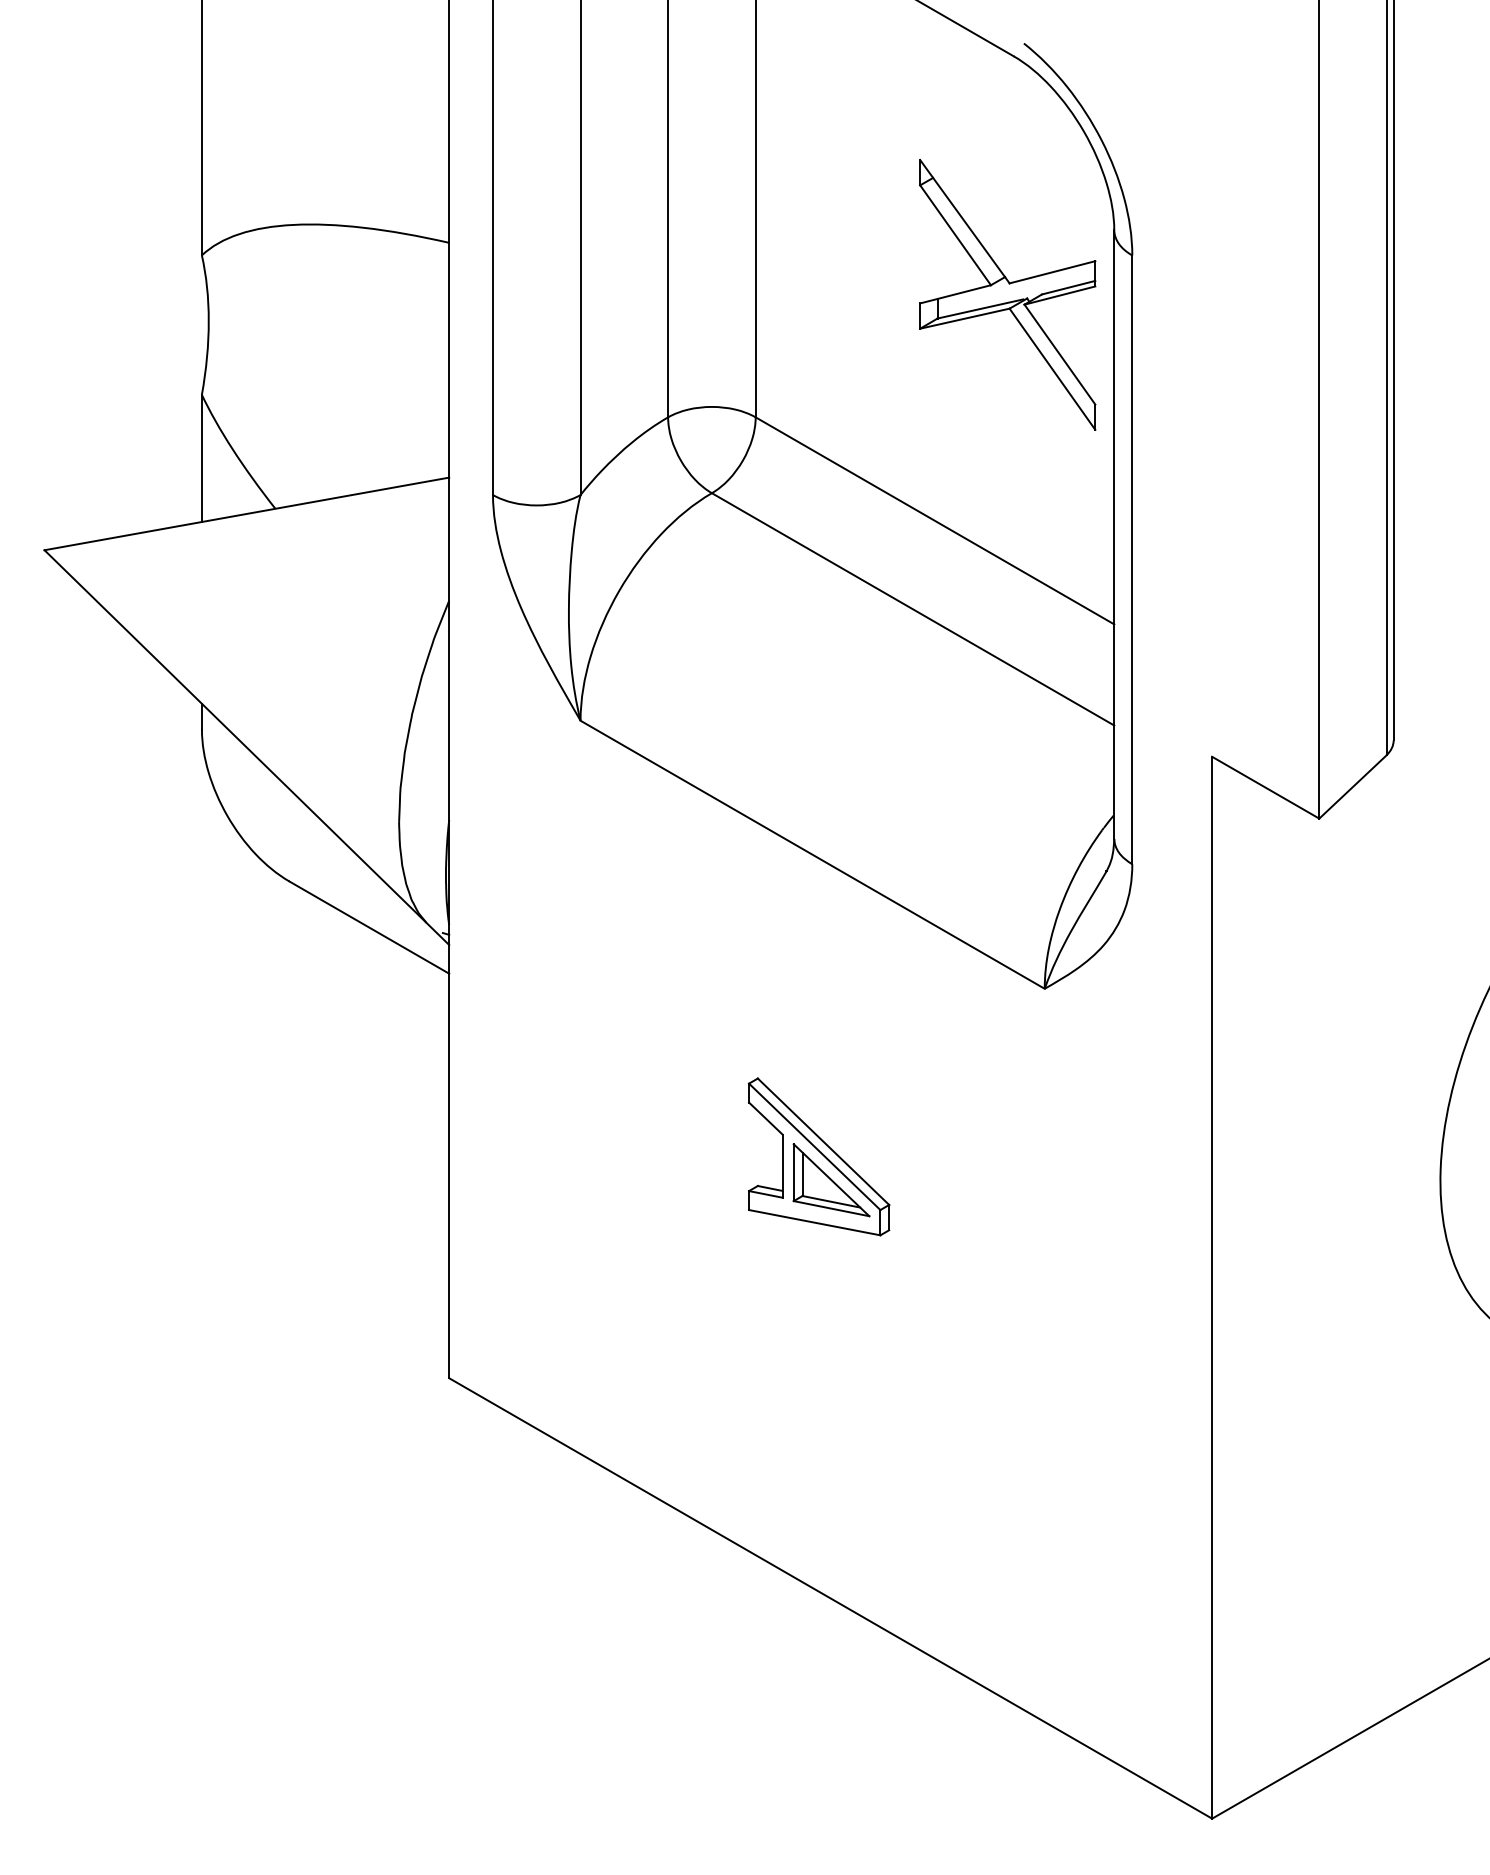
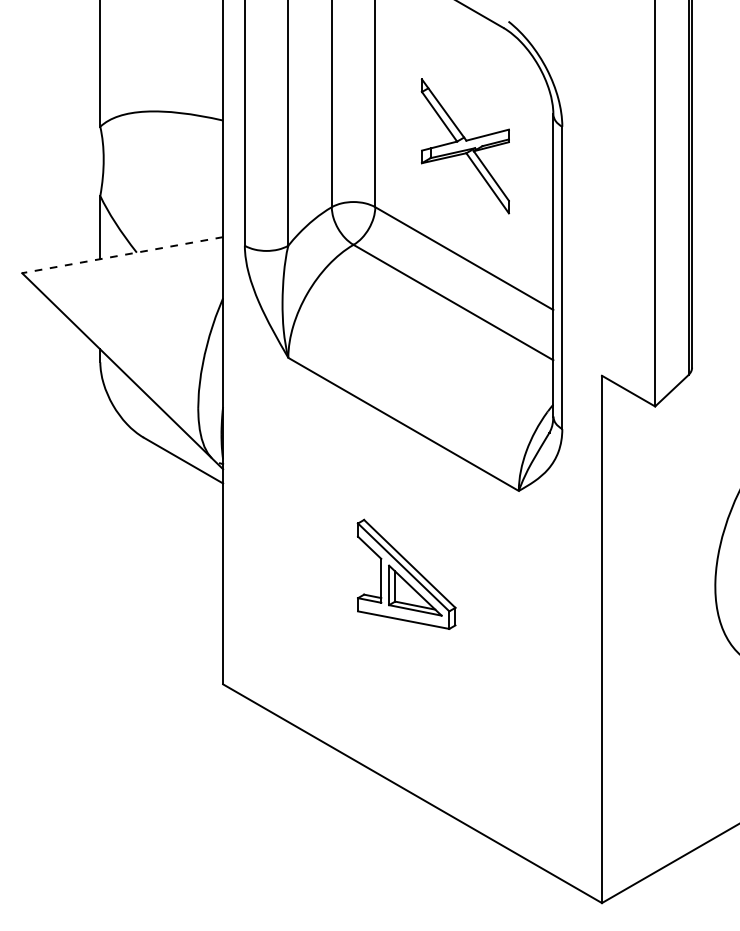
part: (1005, 295) -> (464, 146), moved
line: (246, 514) -> (122, 255), solid -> dashed
part: (818, 1157) -> (406, 574), size x1.4

